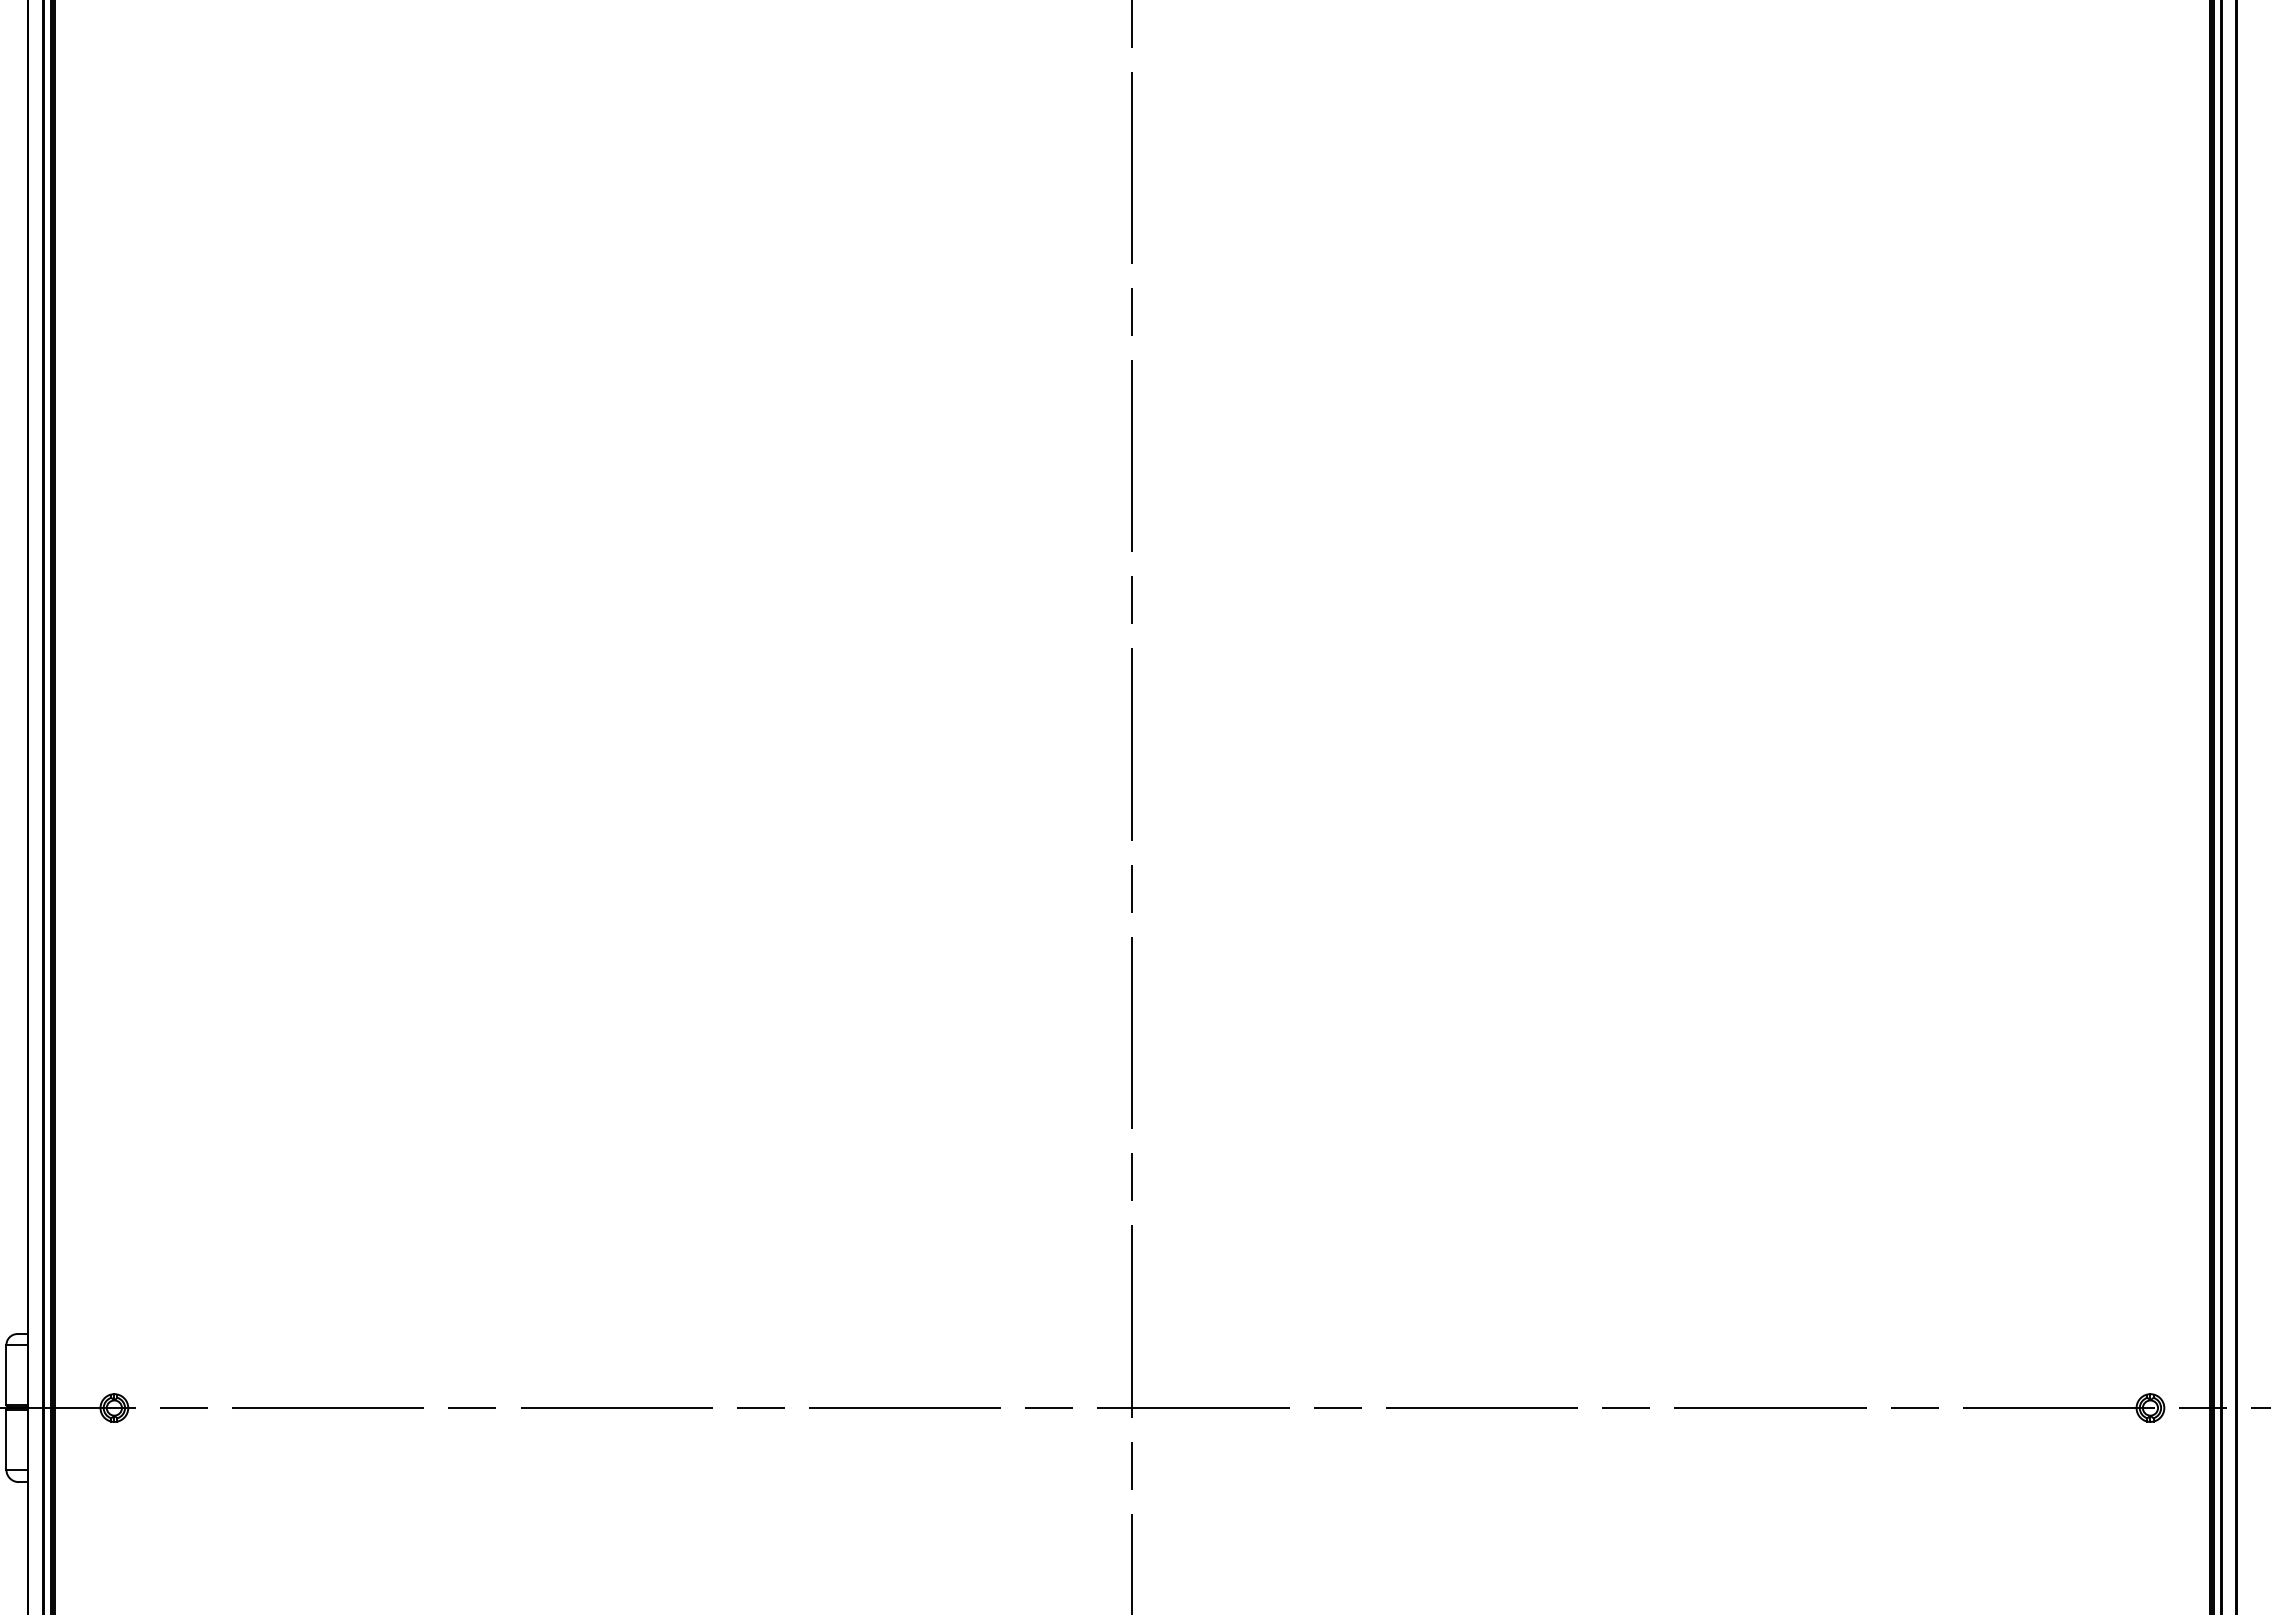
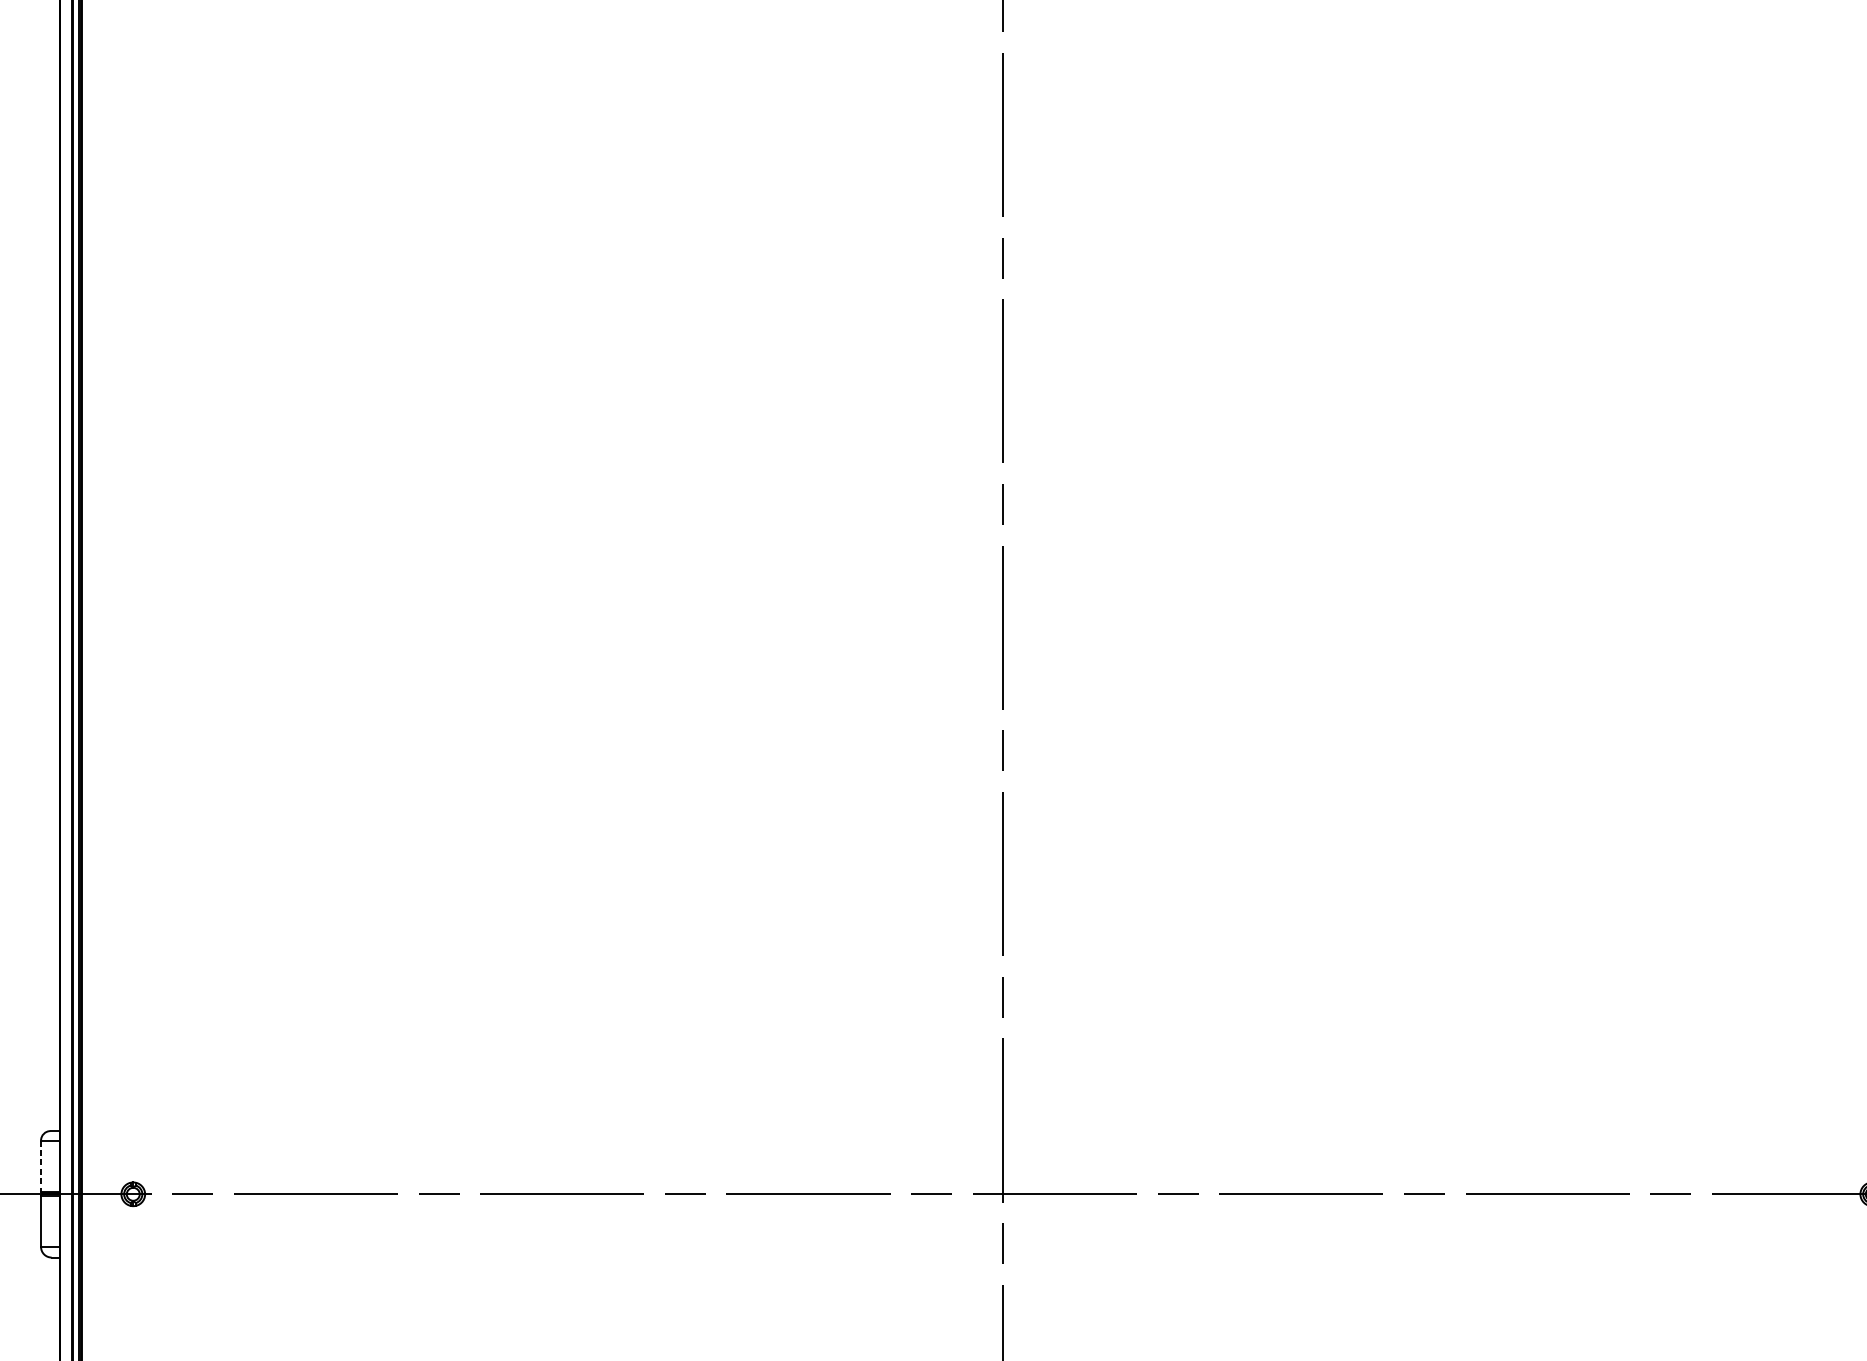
line: (6, 1375) -> (41, 1166), solid -> dashed

